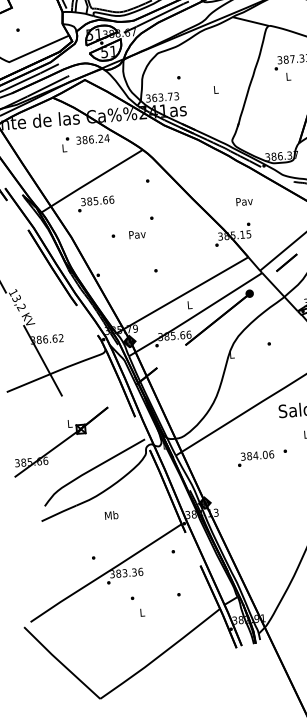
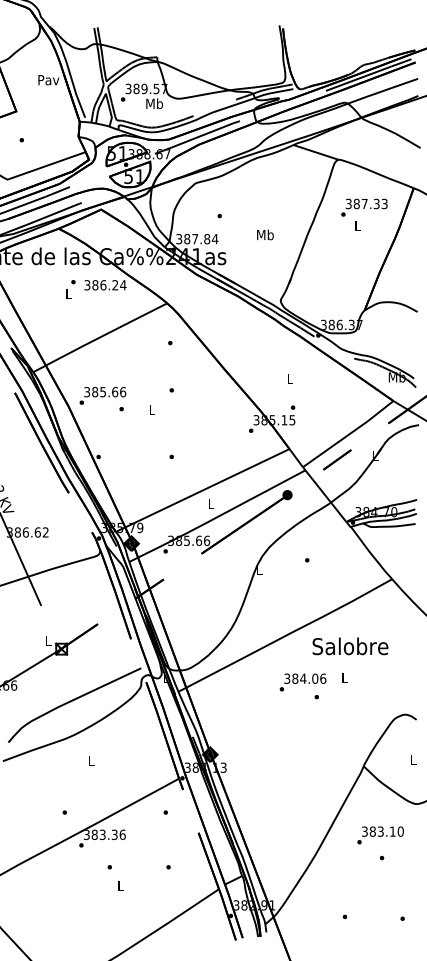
text: (216, 89) -> (265, 234), L -> Mb
text: (165, 97) -> (201, 239), 363.73 -> 387.84
text: (243, 201) -> (289, 378), Pav -> L
text: (95, 203) -> (102, 395), moved
text: (137, 234) -> (151, 409), Pav -> L
text: (255, 458) -> (302, 682), moved
text: (111, 515) -> (91, 760), Mb -> L

